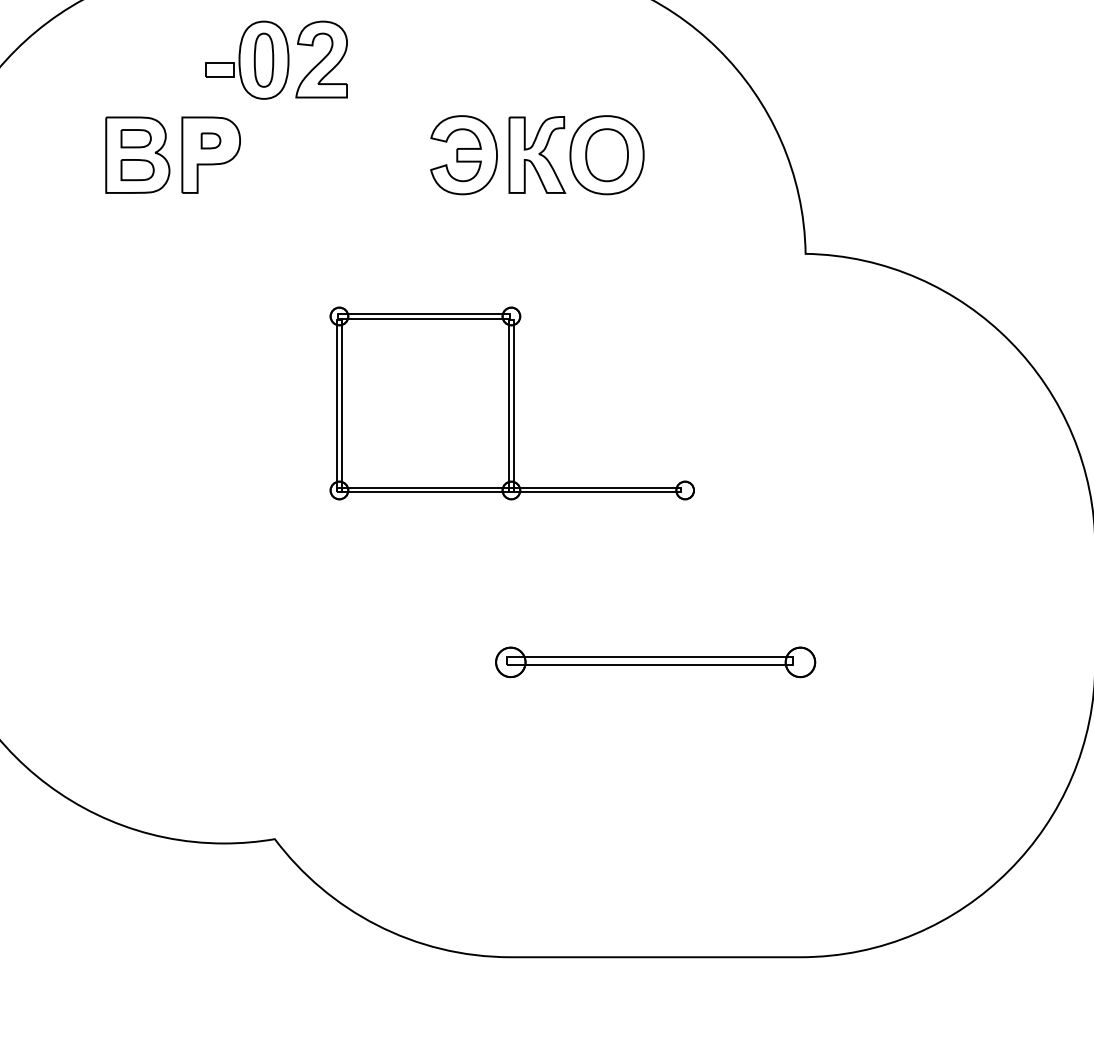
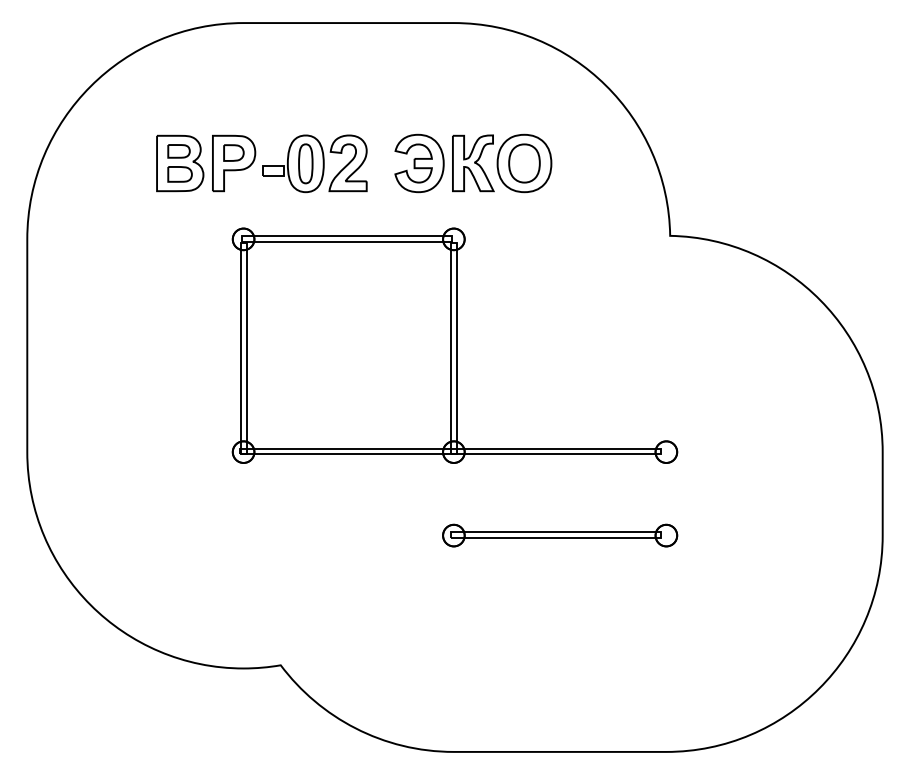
part: (275, 59) -> (314, 163), moved
part: (210, 140) -> (233, 152), size x1.43
part: (511, 403) -> (454, 345), size x1.67

